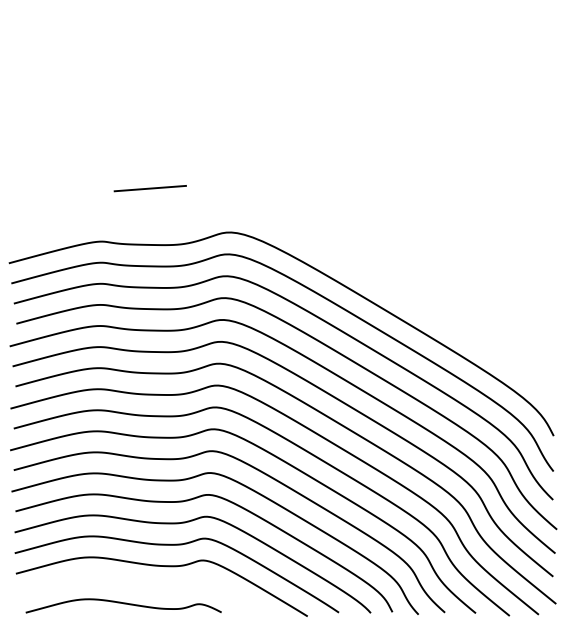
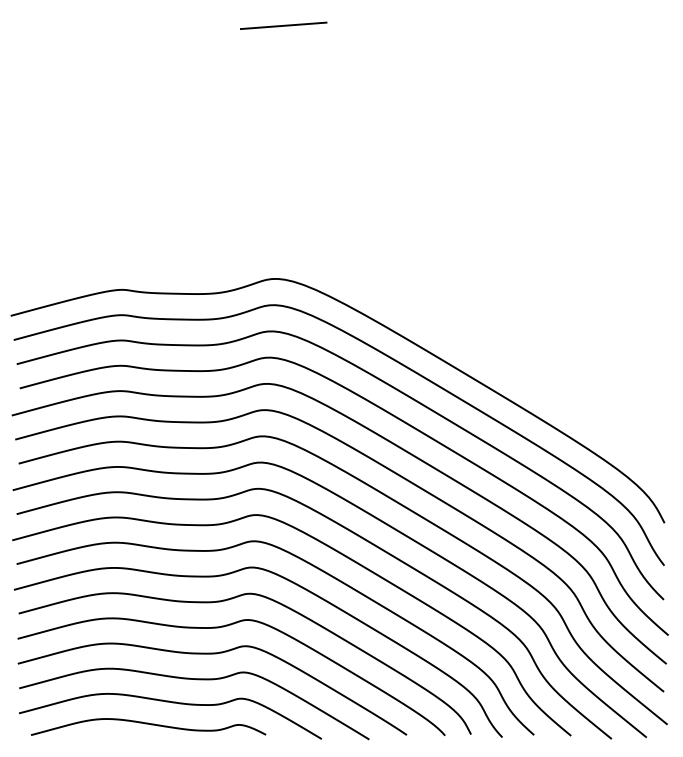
line: (149, 188) -> (282, 25), moved
curve: (143, 586) -> (172, 703), added

